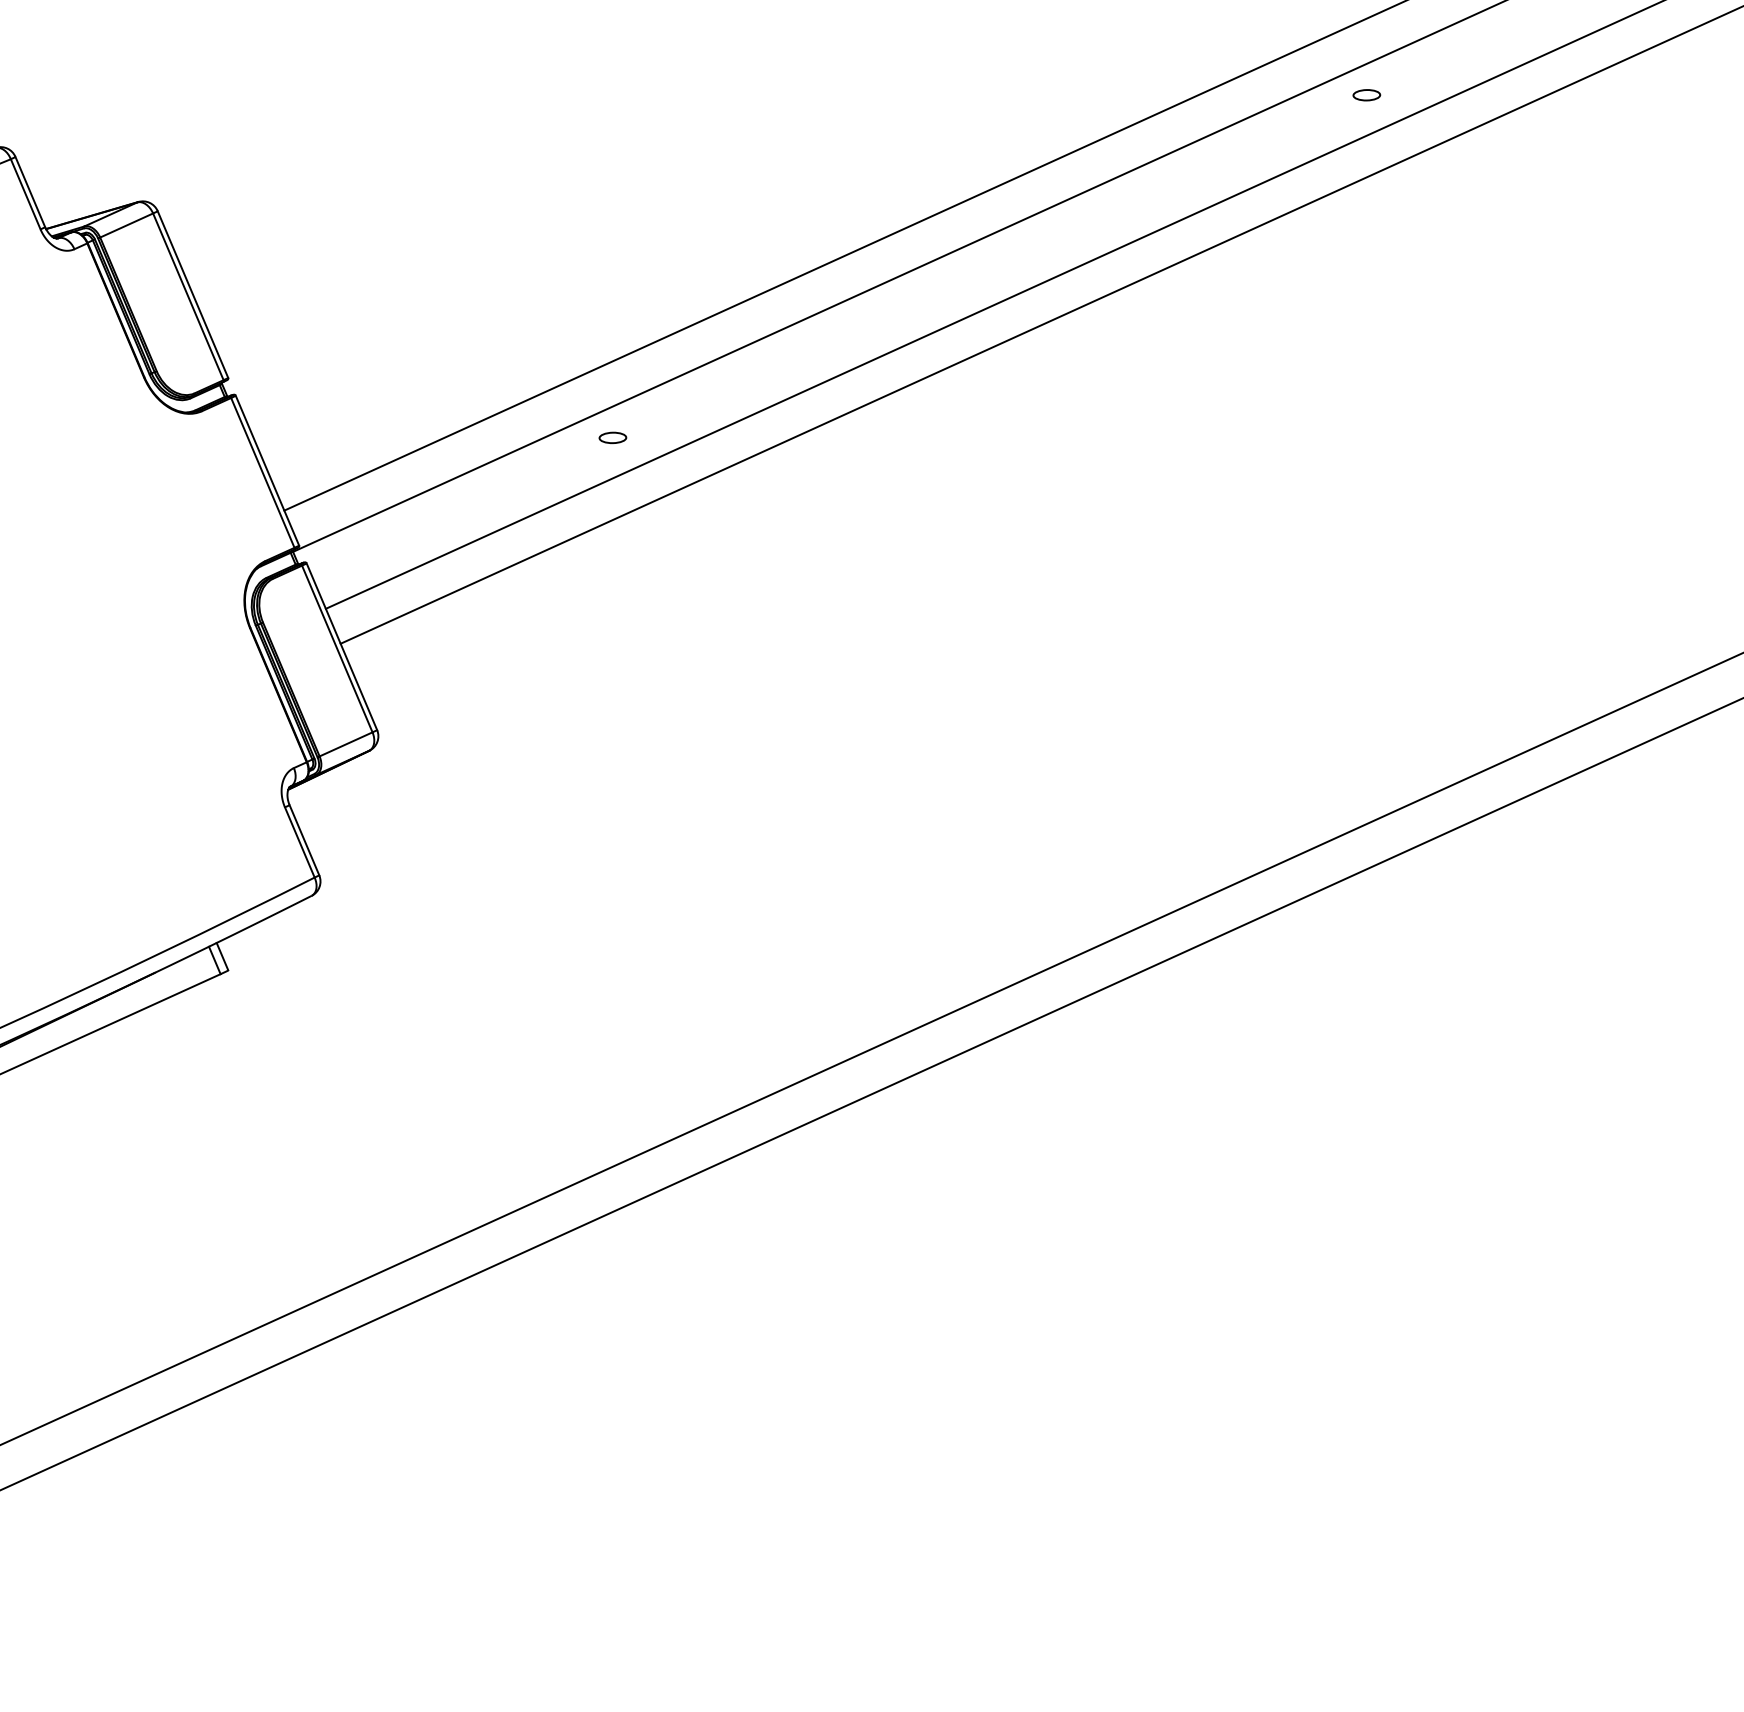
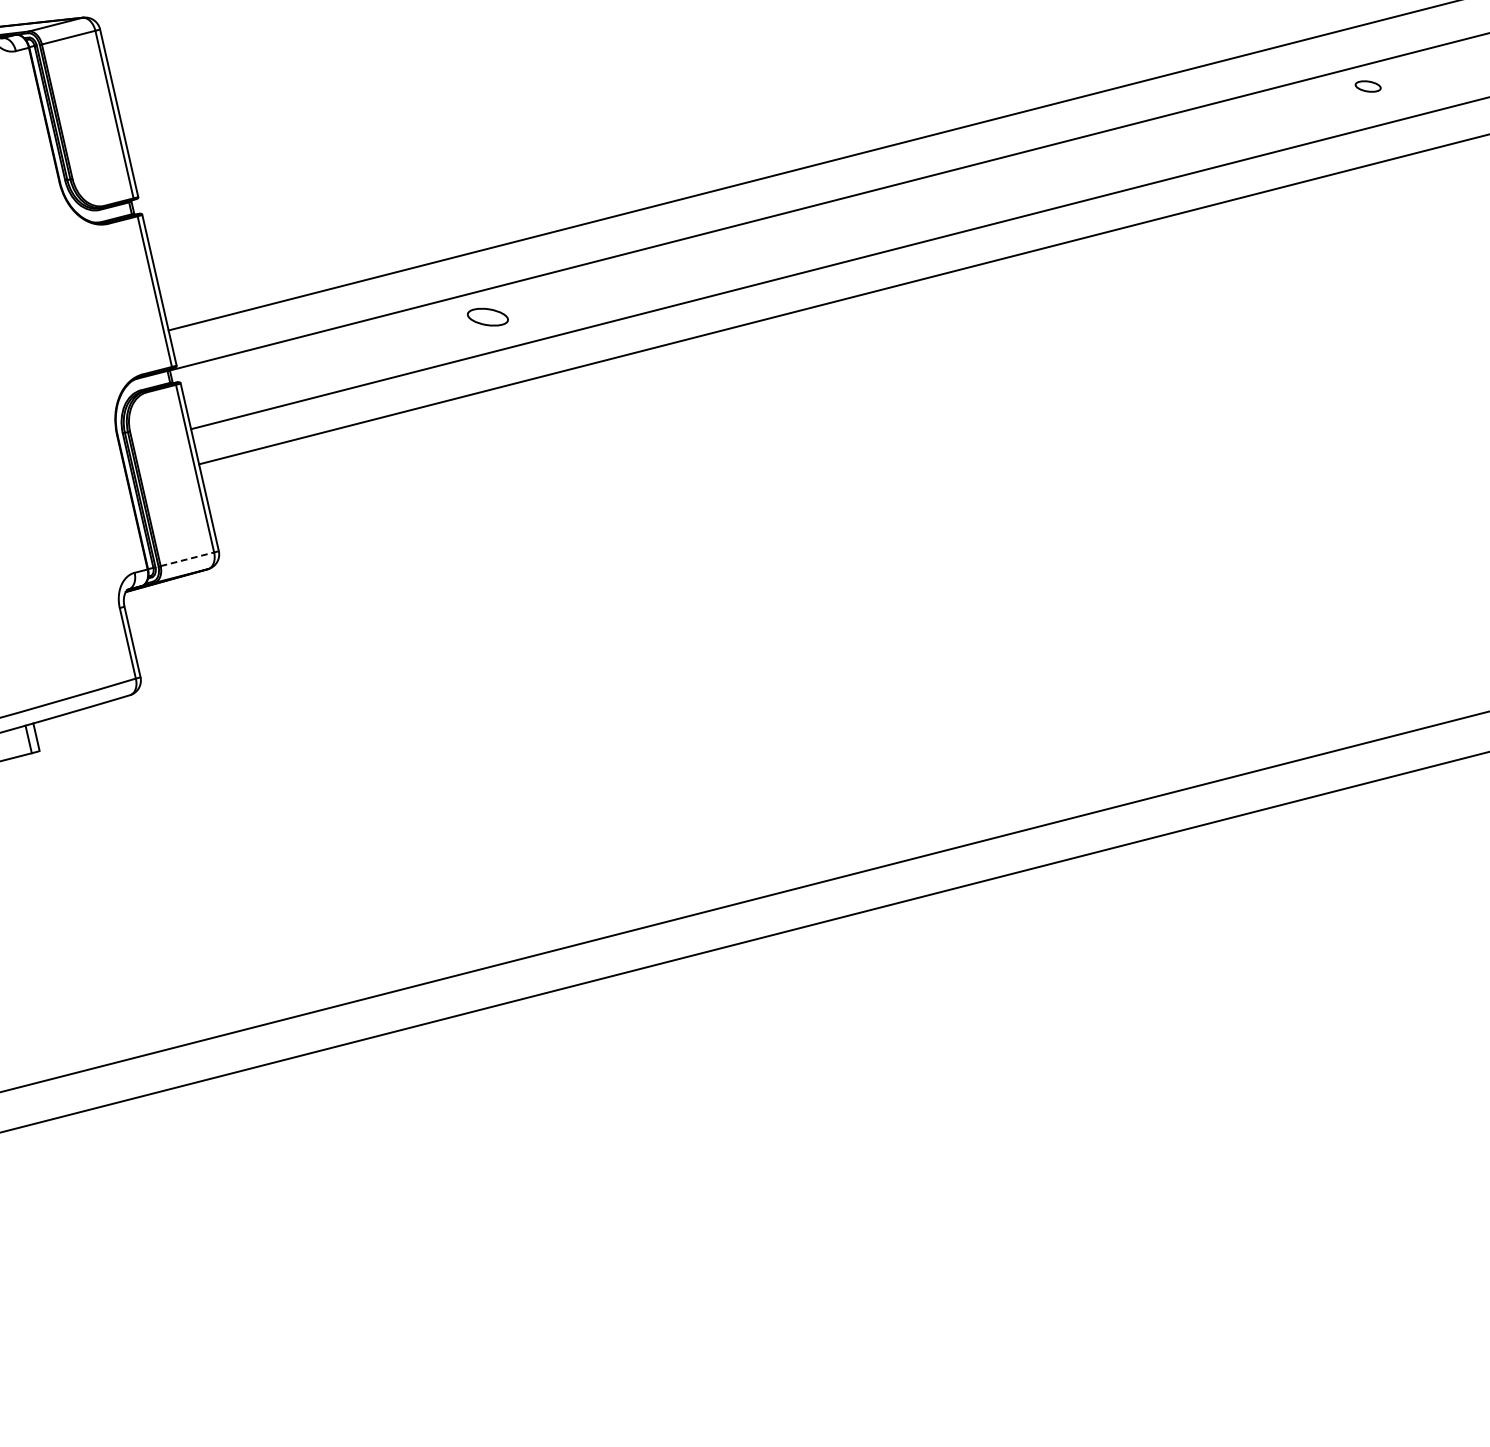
part: (1366, 95) -> (1367, 86), moved
part: (612, 437) -> (487, 316), size x1.6
line: (346, 744) -> (187, 559), solid -> dashed

